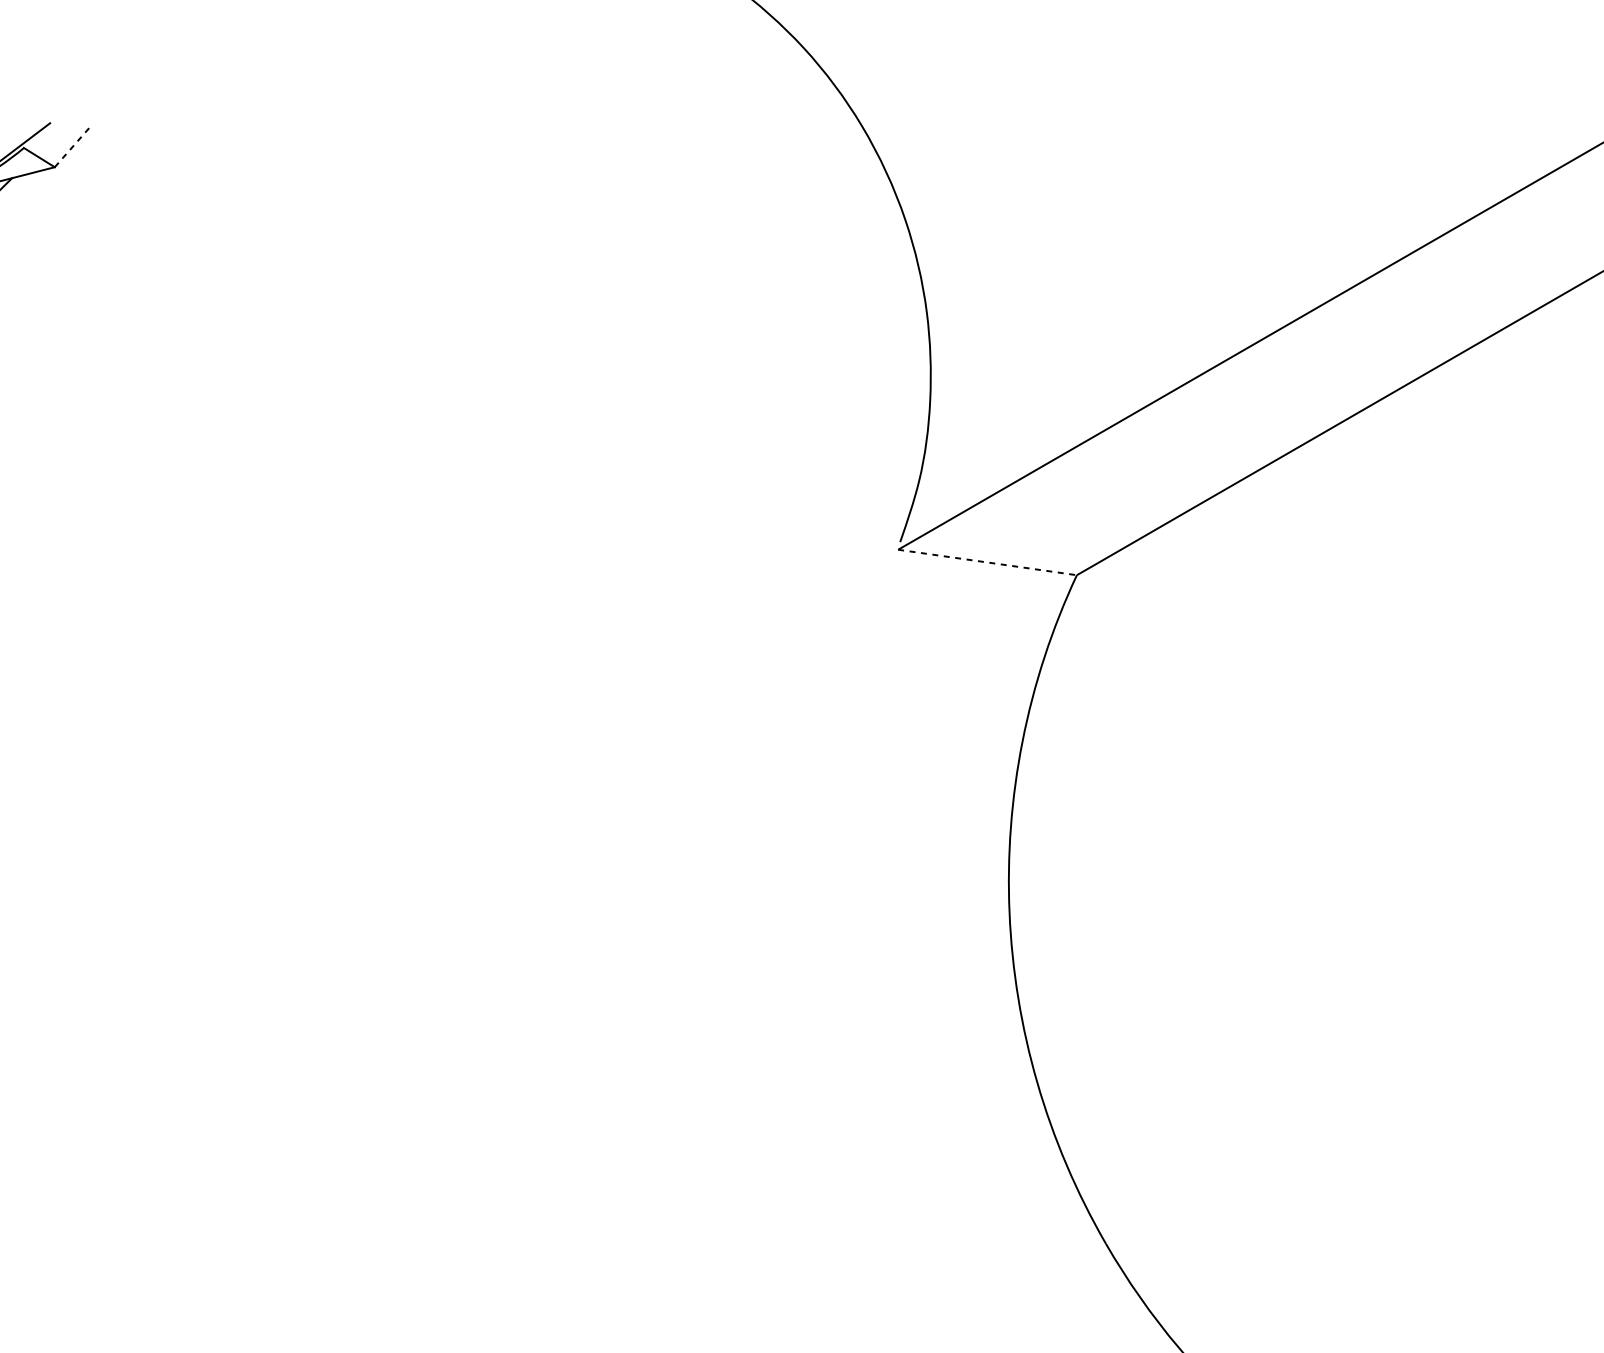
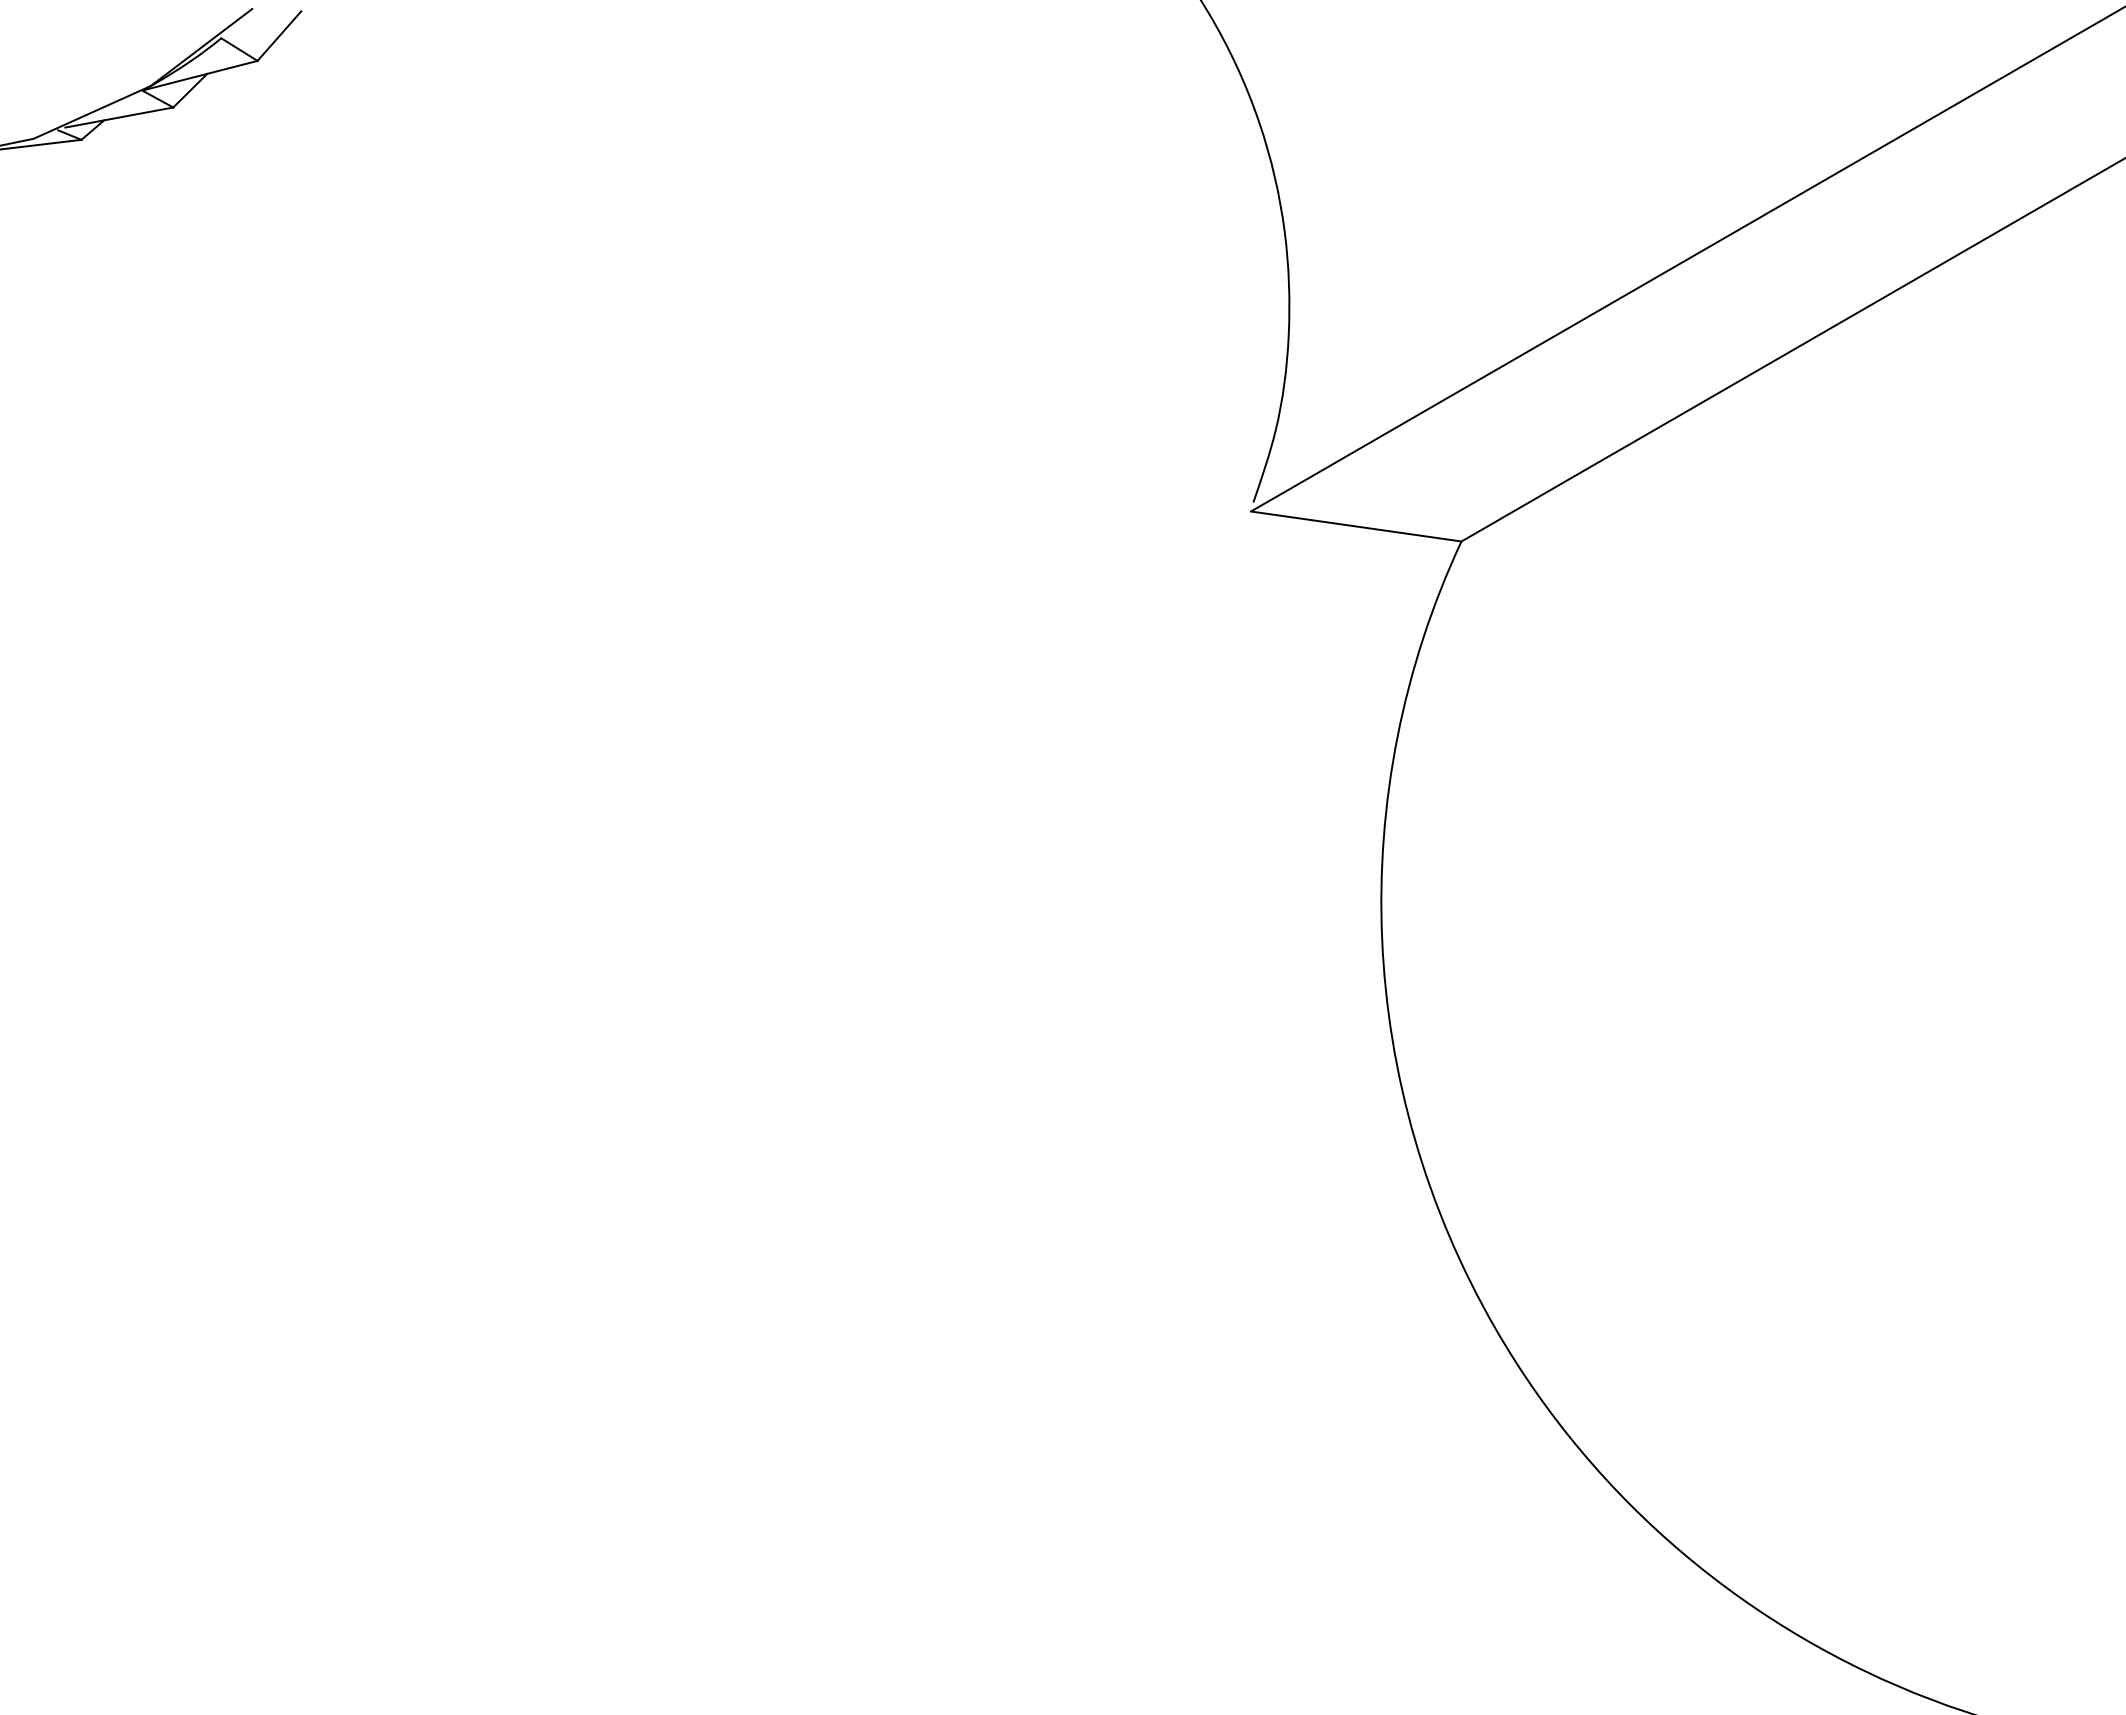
line: (73, 145) -> (279, 35), dashed -> solid
line: (987, 562) -> (1356, 526), dashed -> solid

